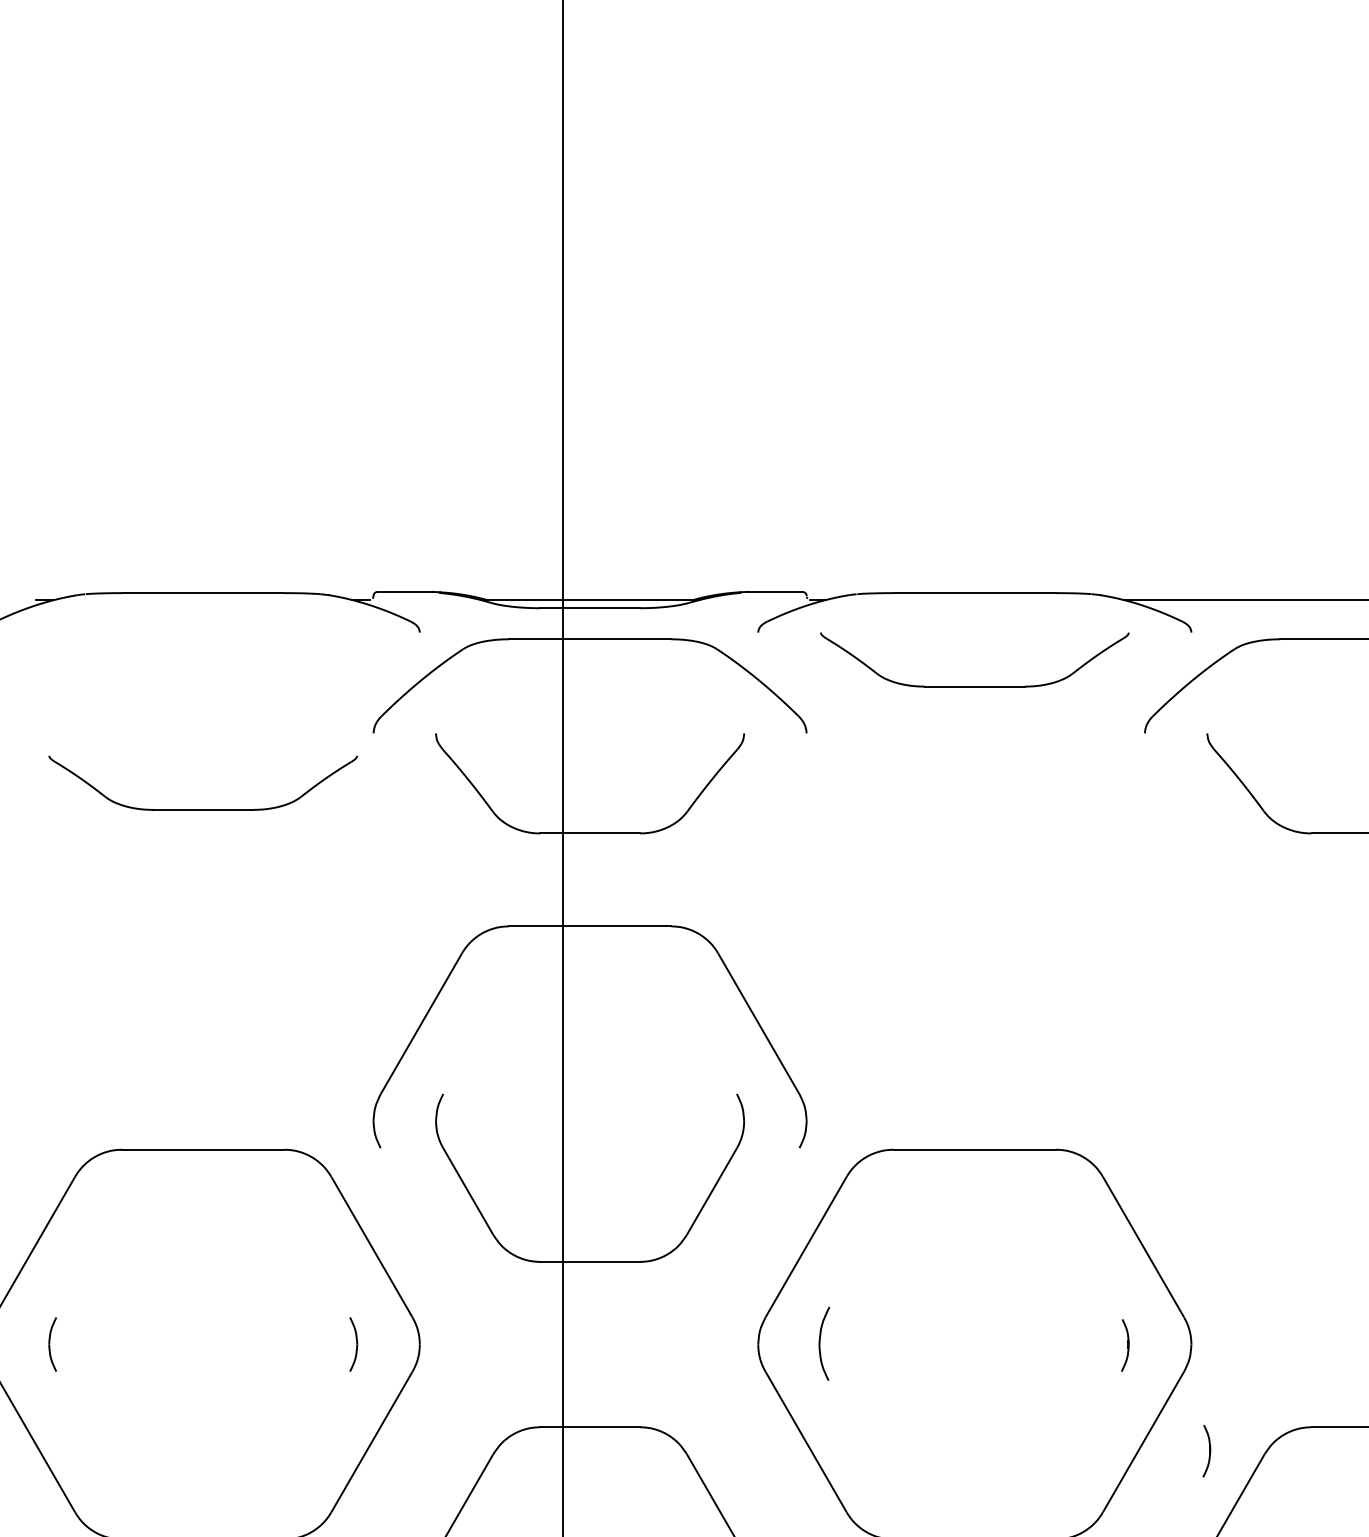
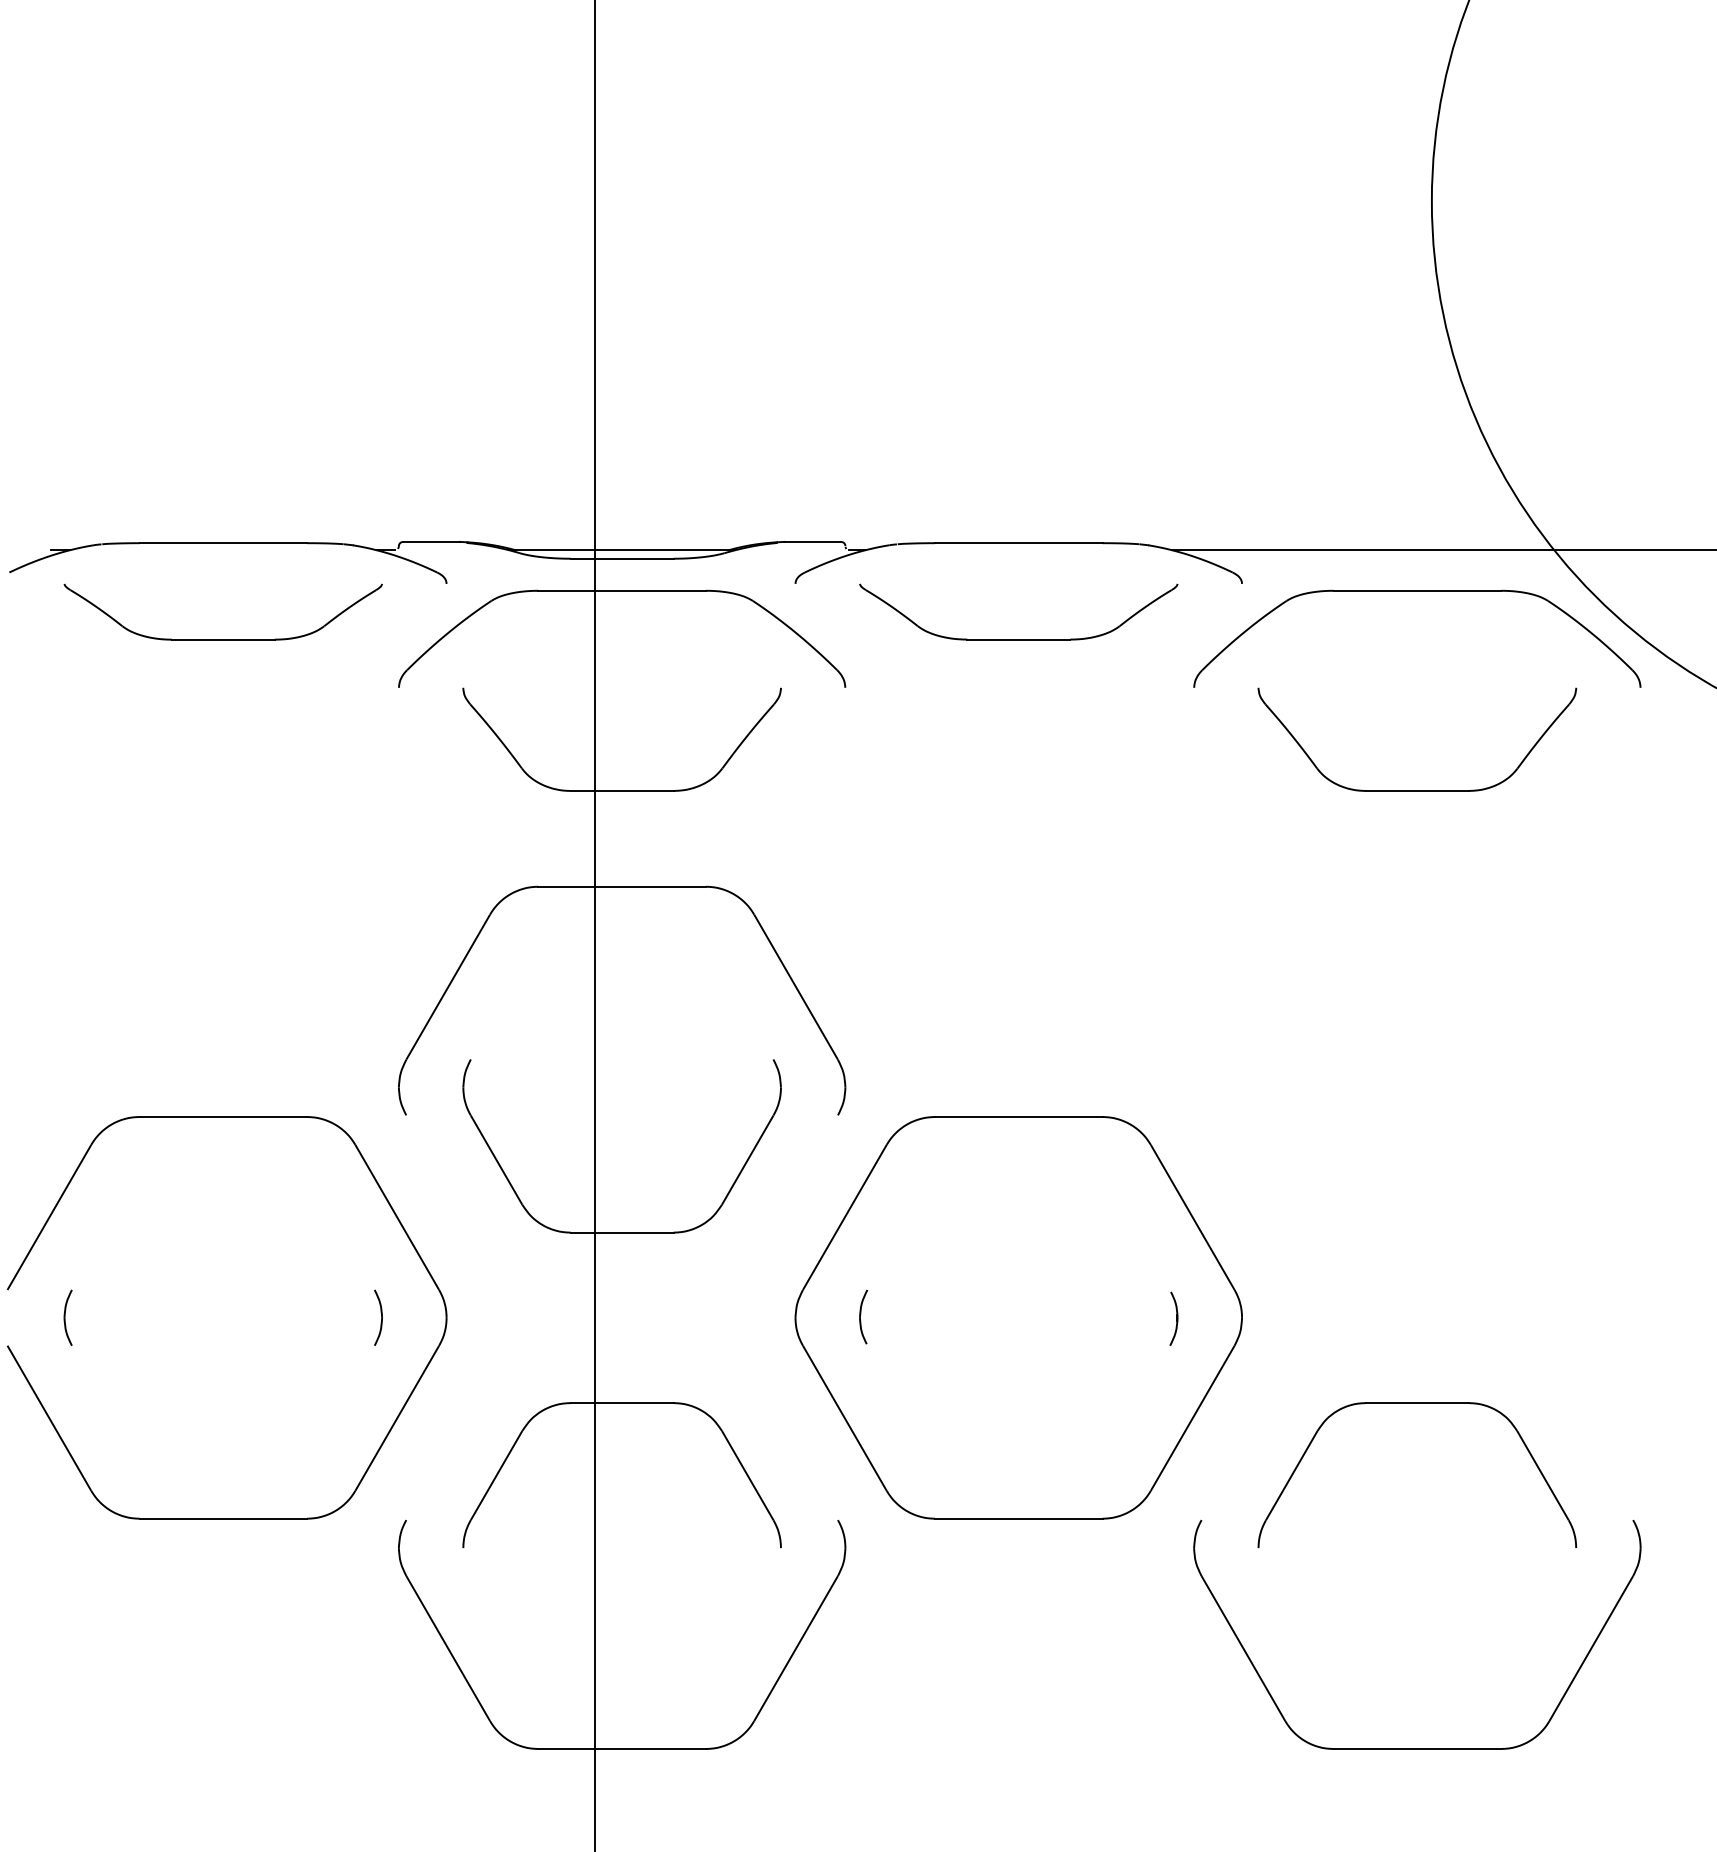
part: (202, 809) -> (222, 639), moved
part: (824, 1343) -> (863, 1316), size x0.71
part: (1206, 1450) -> (1257, 1427), removed

